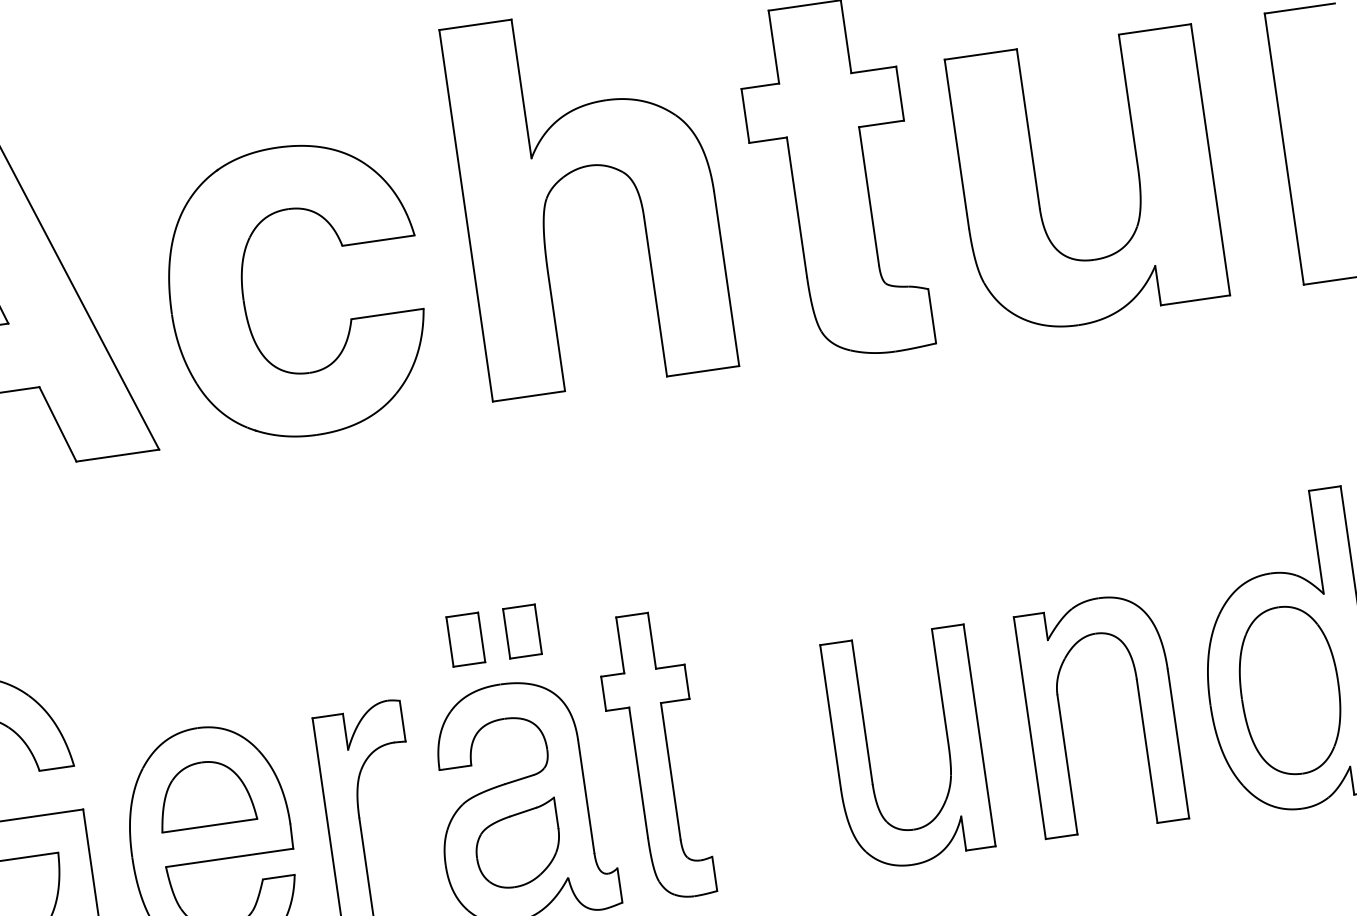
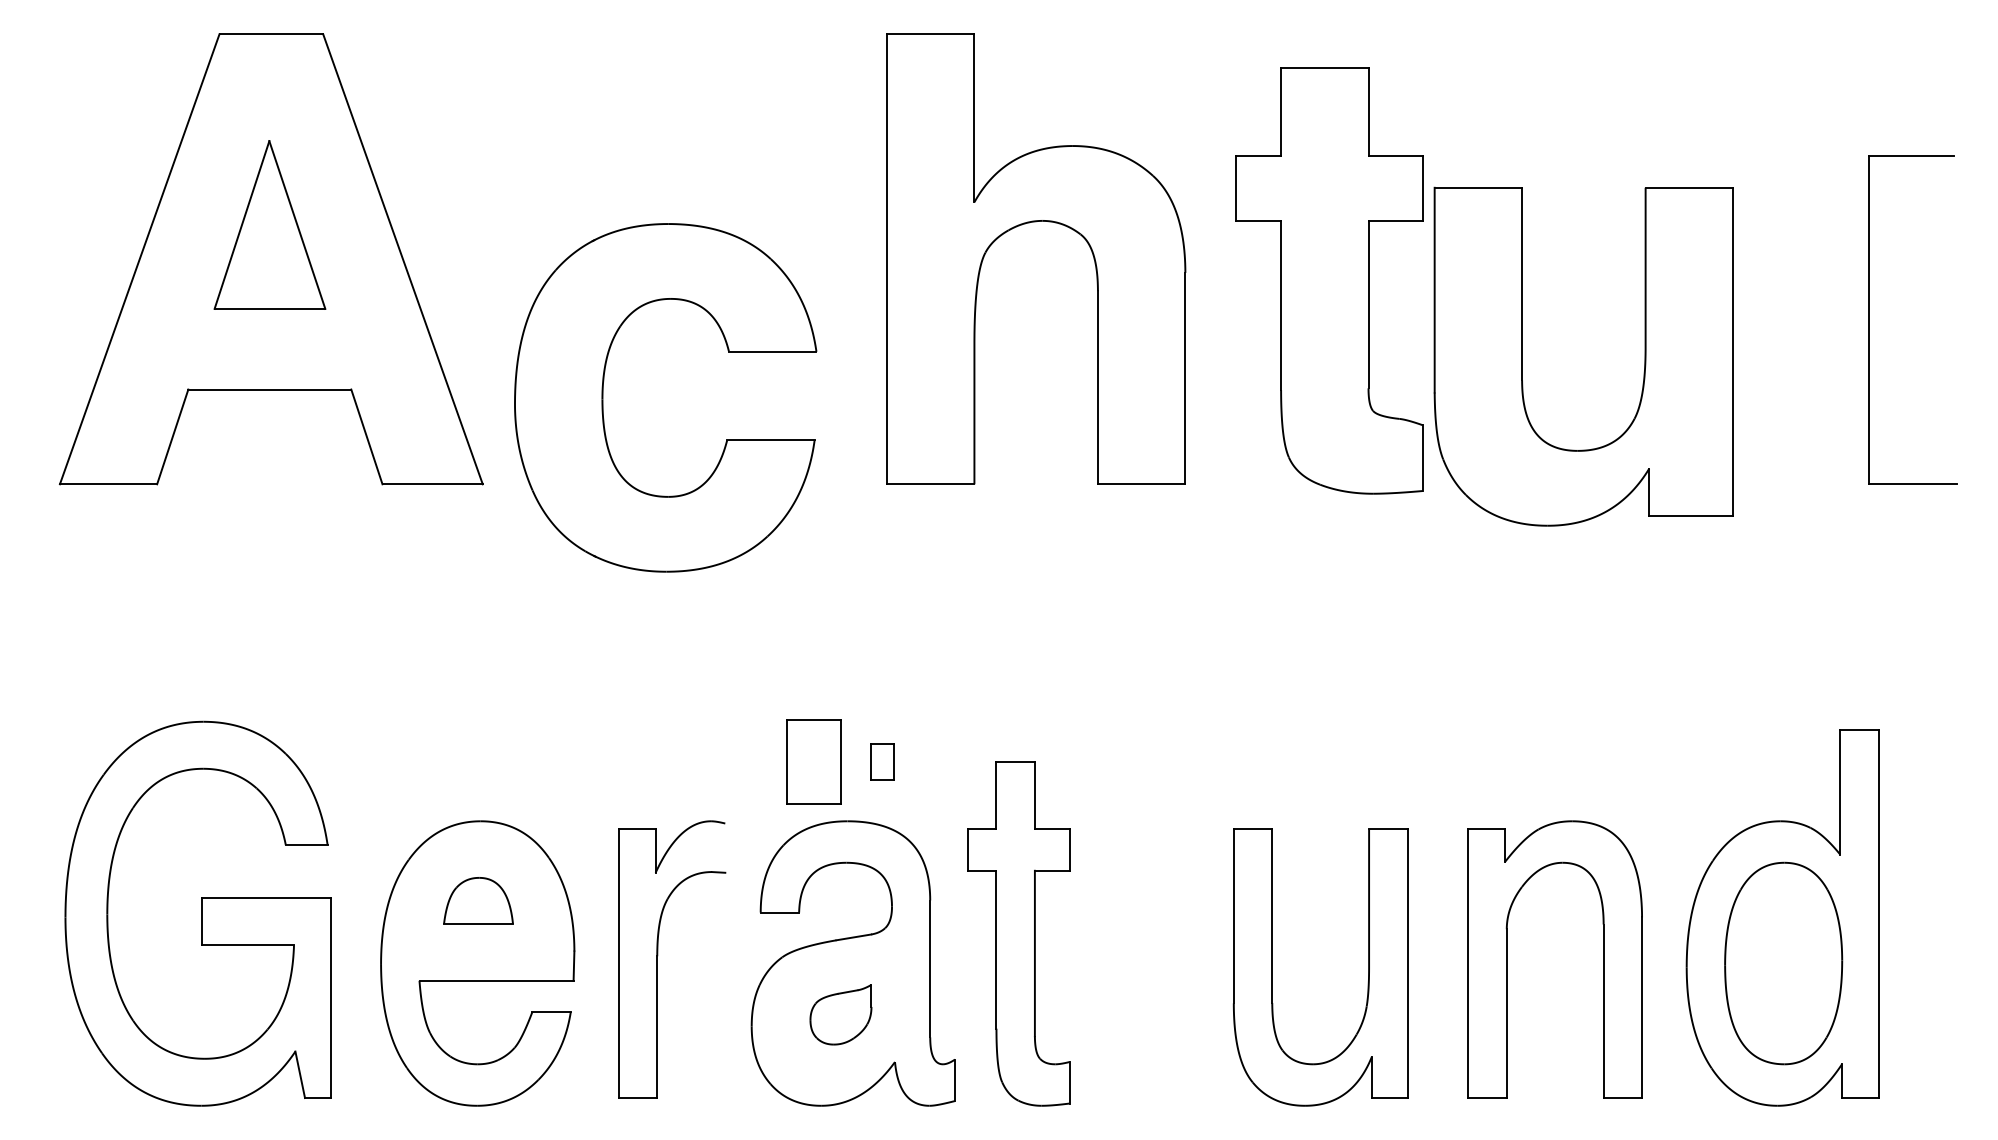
part: (1037, 188) -> (1522, 356), moved
part: (244, 298) -> (603, 397), moved
part: (522, 630) -> (882, 761), size x0.6
part: (465, 639) -> (813, 761), size x1.4
line: (402, 720) -> (725, 847), removed
part: (205, 793) -> (478, 900), size x0.6
part: (517, 844) -> (840, 1014), size x0.6

